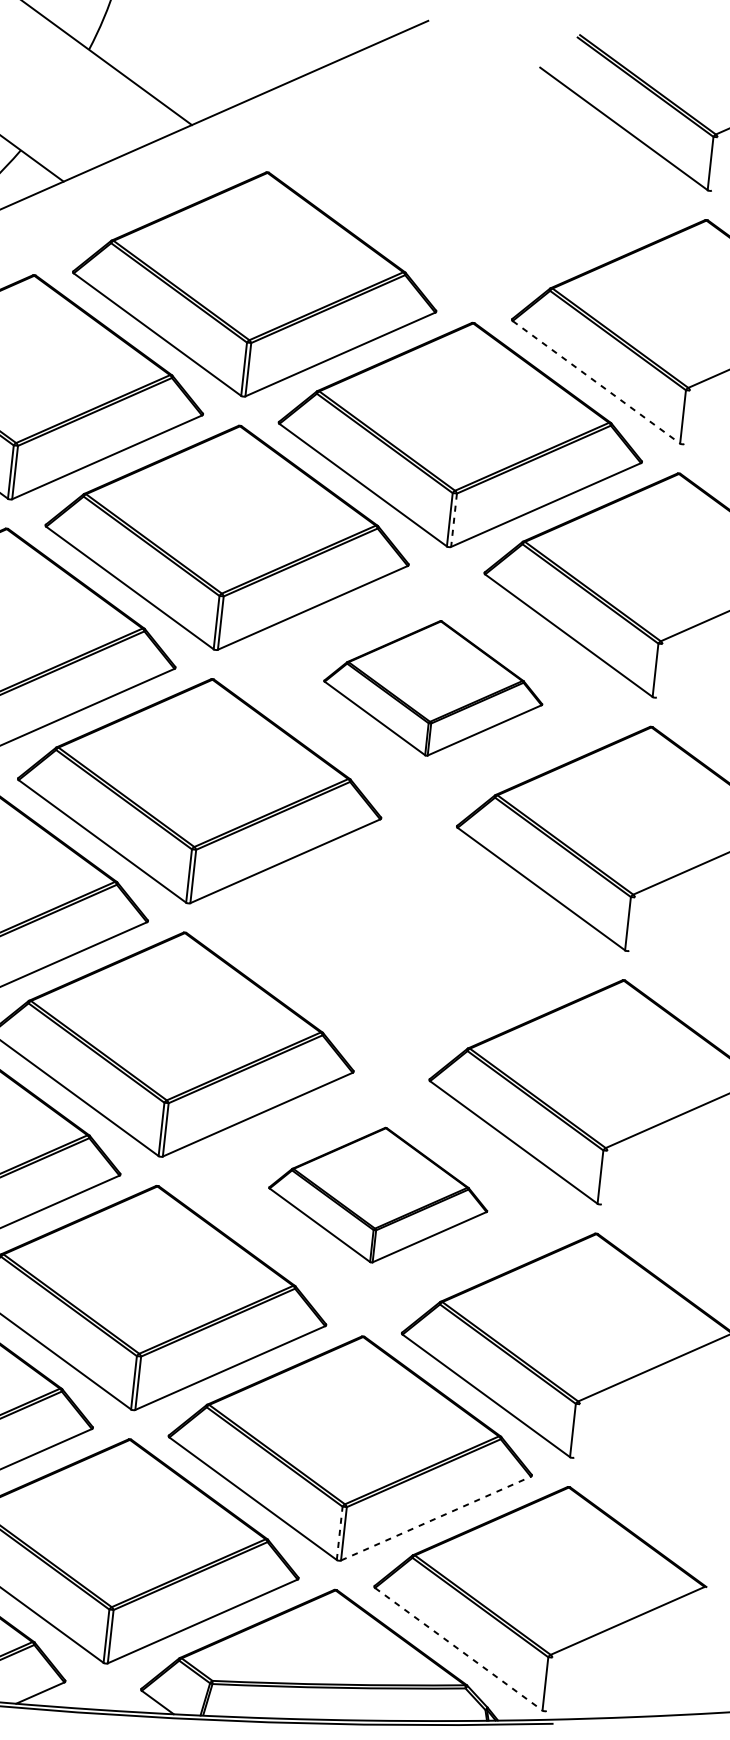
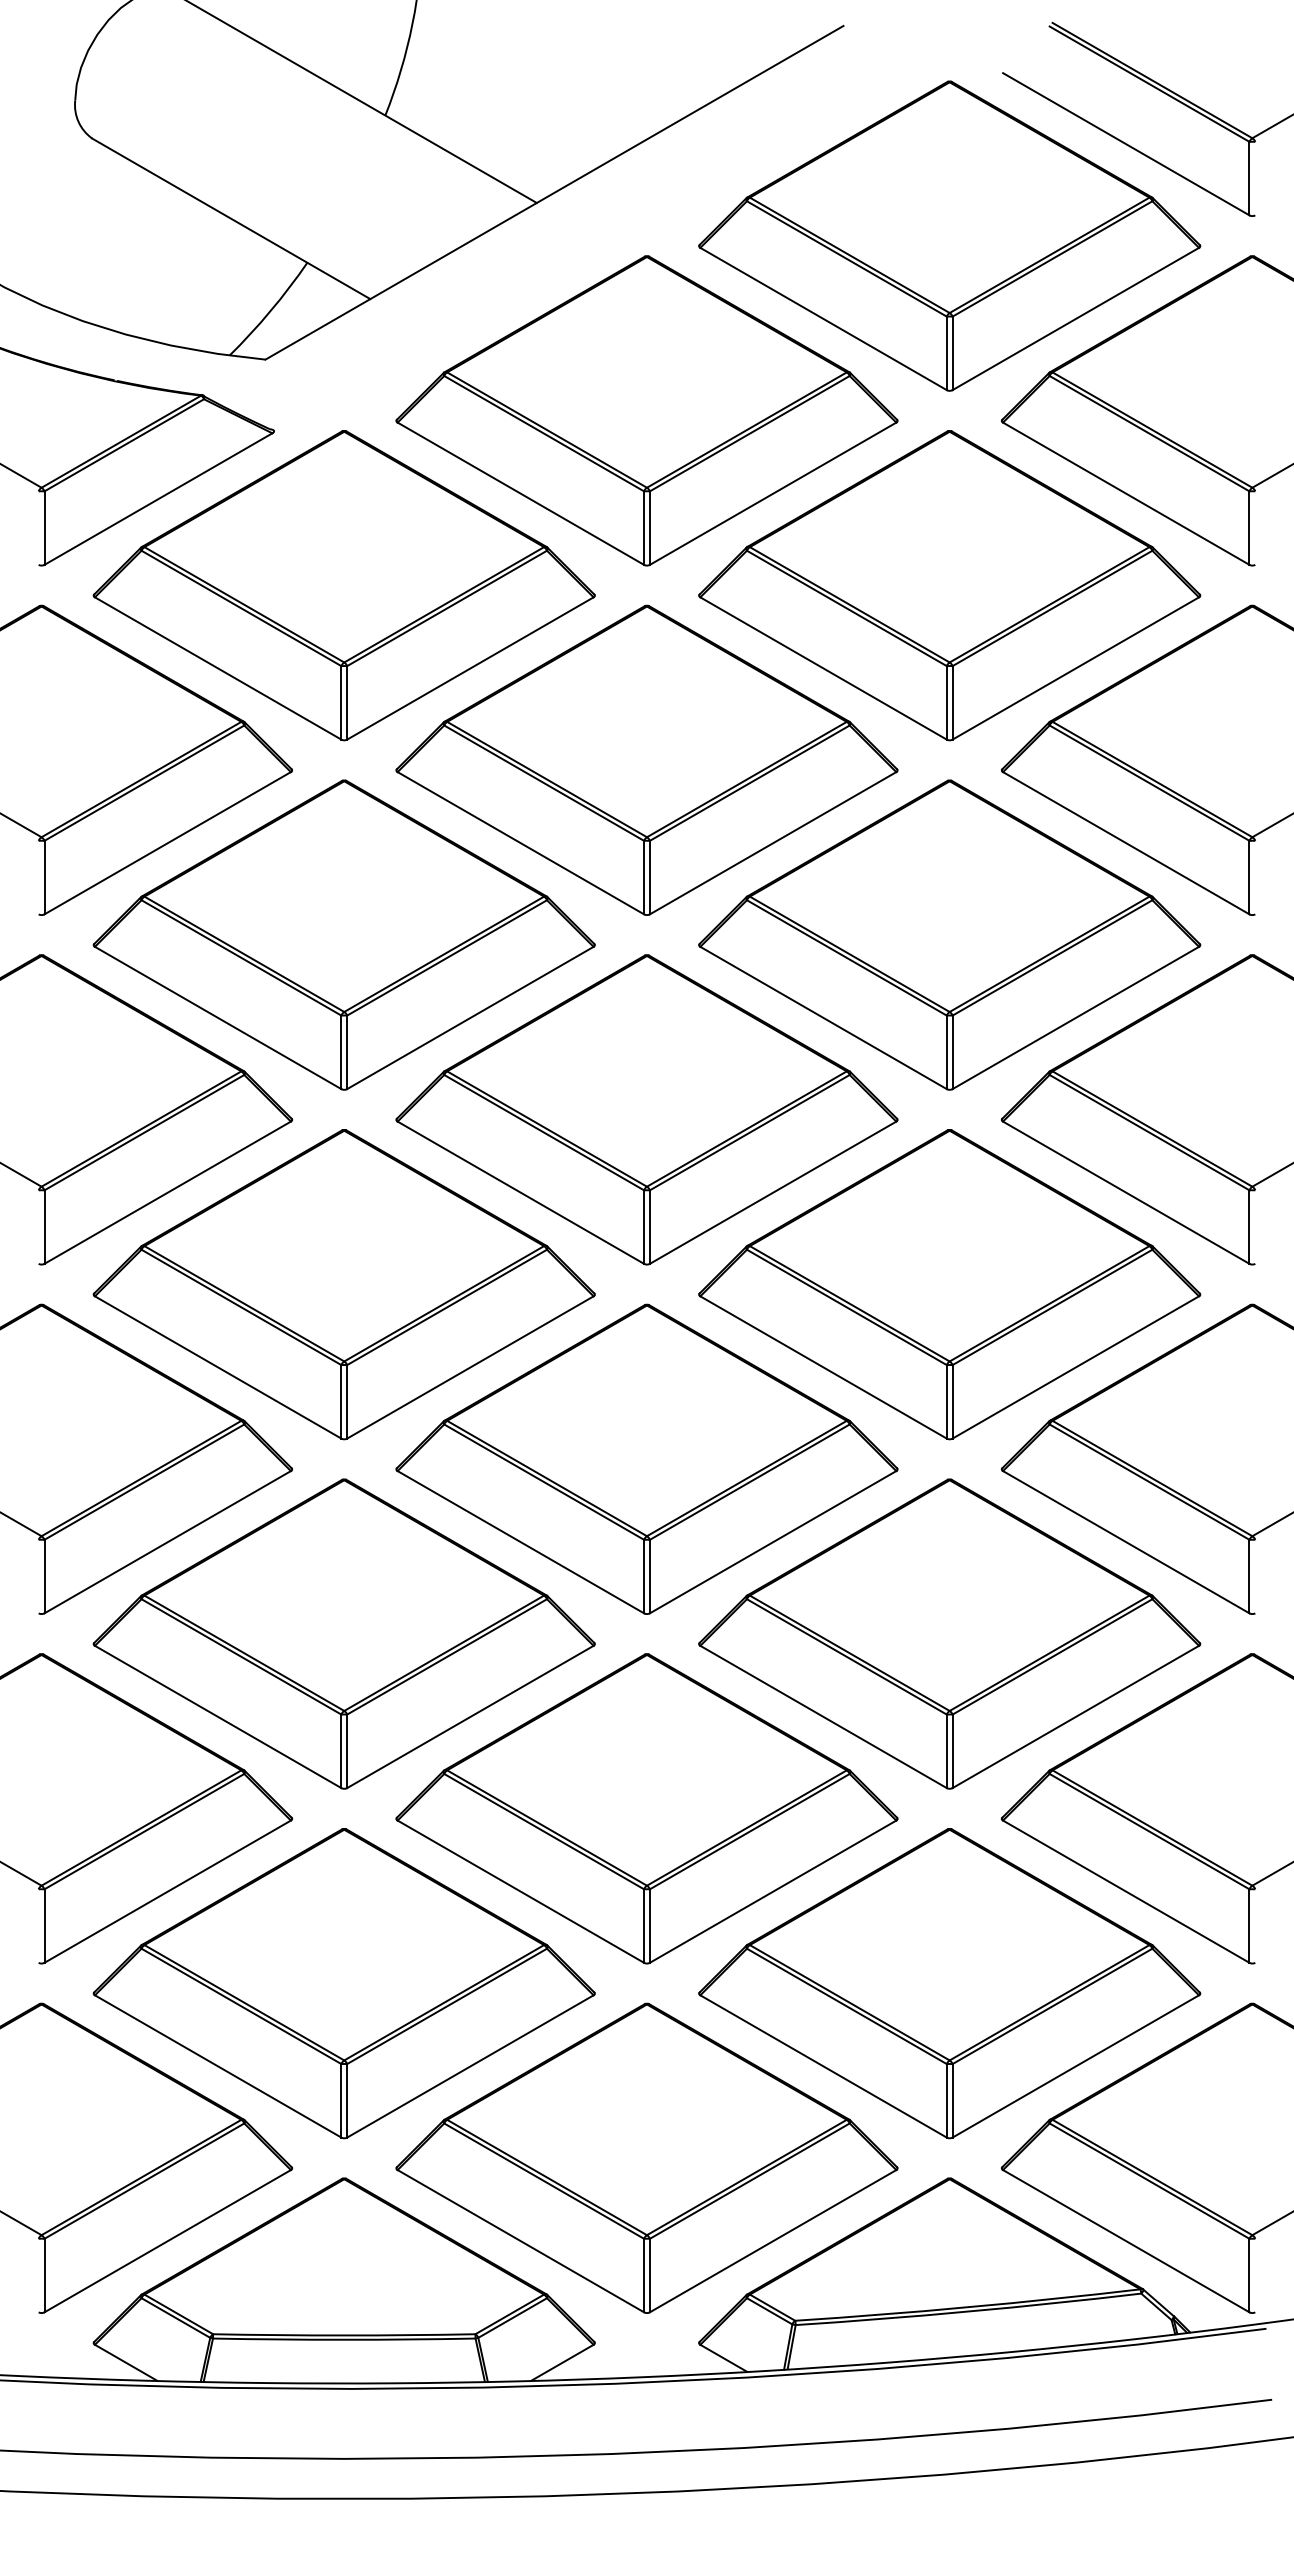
part: (488, 181) -> (949, 235), added
line: (596, 382) -> (1126, 494), dashed -> solid
line: (454, 519) -> (952, 702), dashed -> solid
part: (433, 687) -> (949, 934), size x1.67
part: (405, 941) -> (949, 1284), added
part: (378, 1194) -> (949, 1633), size x1.67
line: (436, 1518) -> (1076, 2066), dashed -> solid
line: (339, 1533) -> (946, 2100), dashed -> solid
line: (458, 1649) -> (1126, 2241), dashed -> solid

